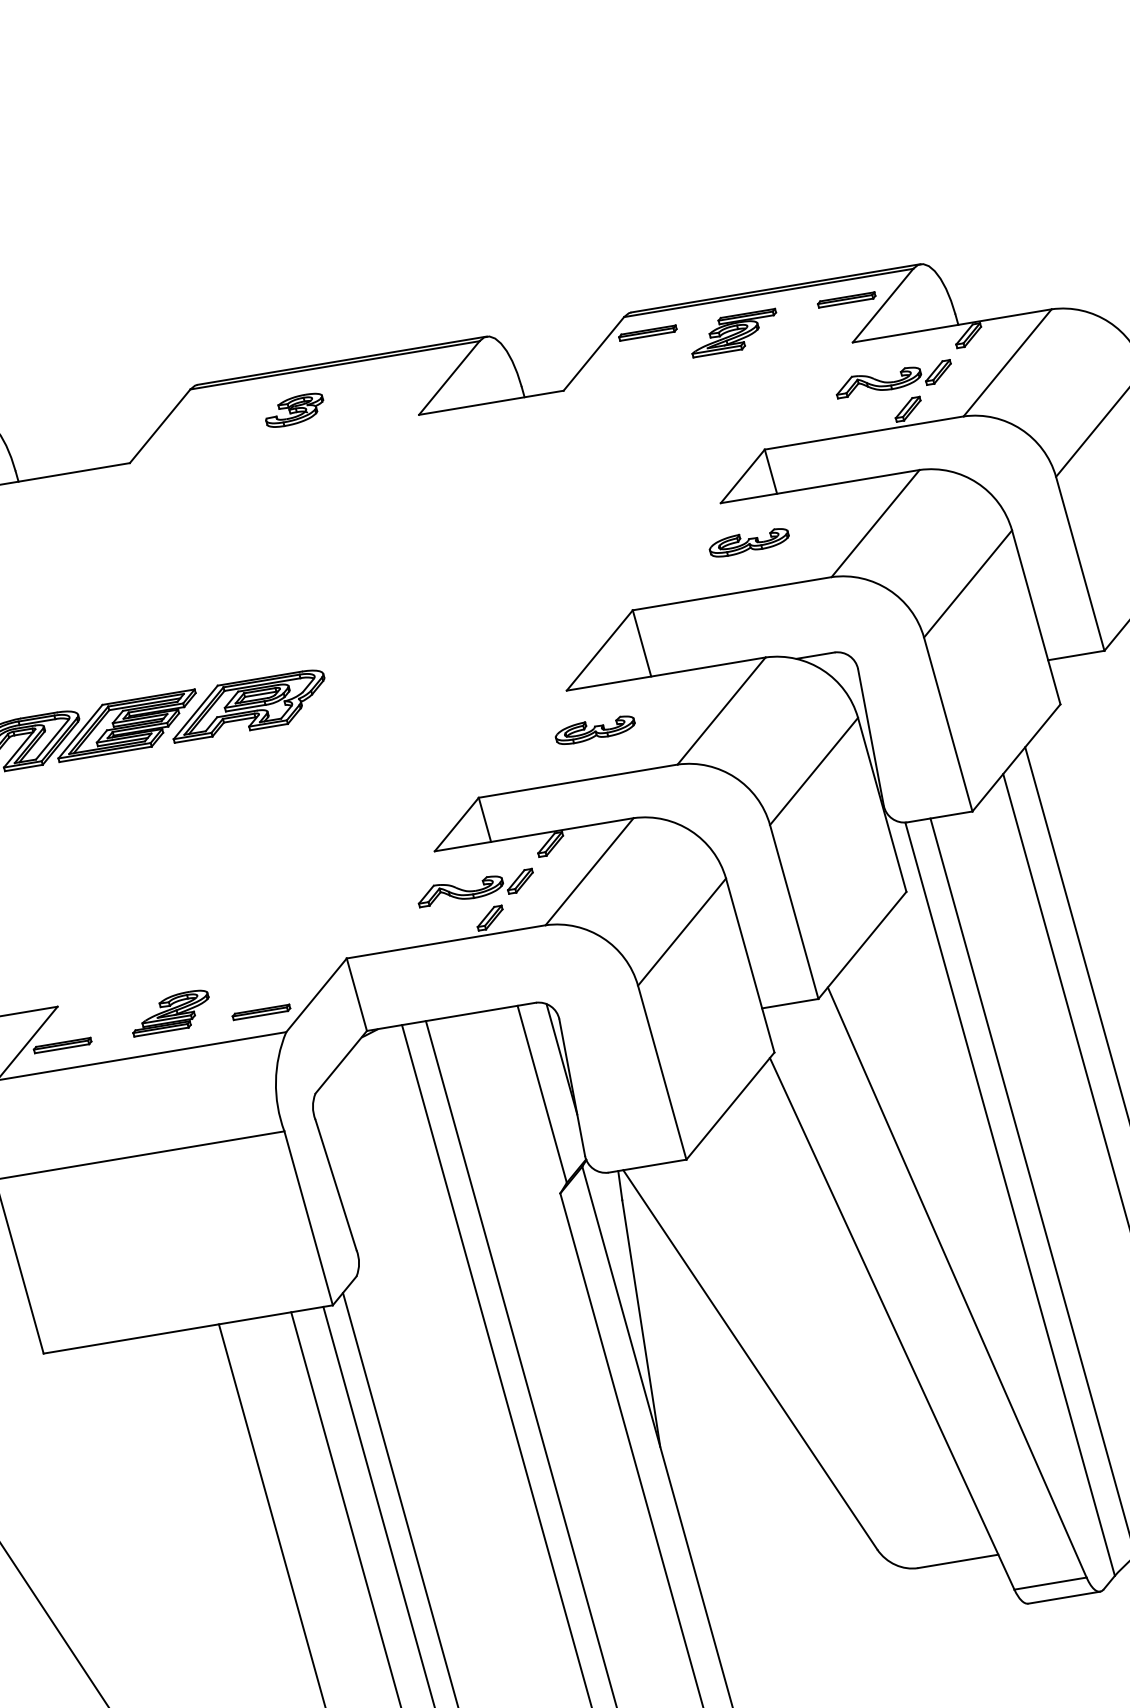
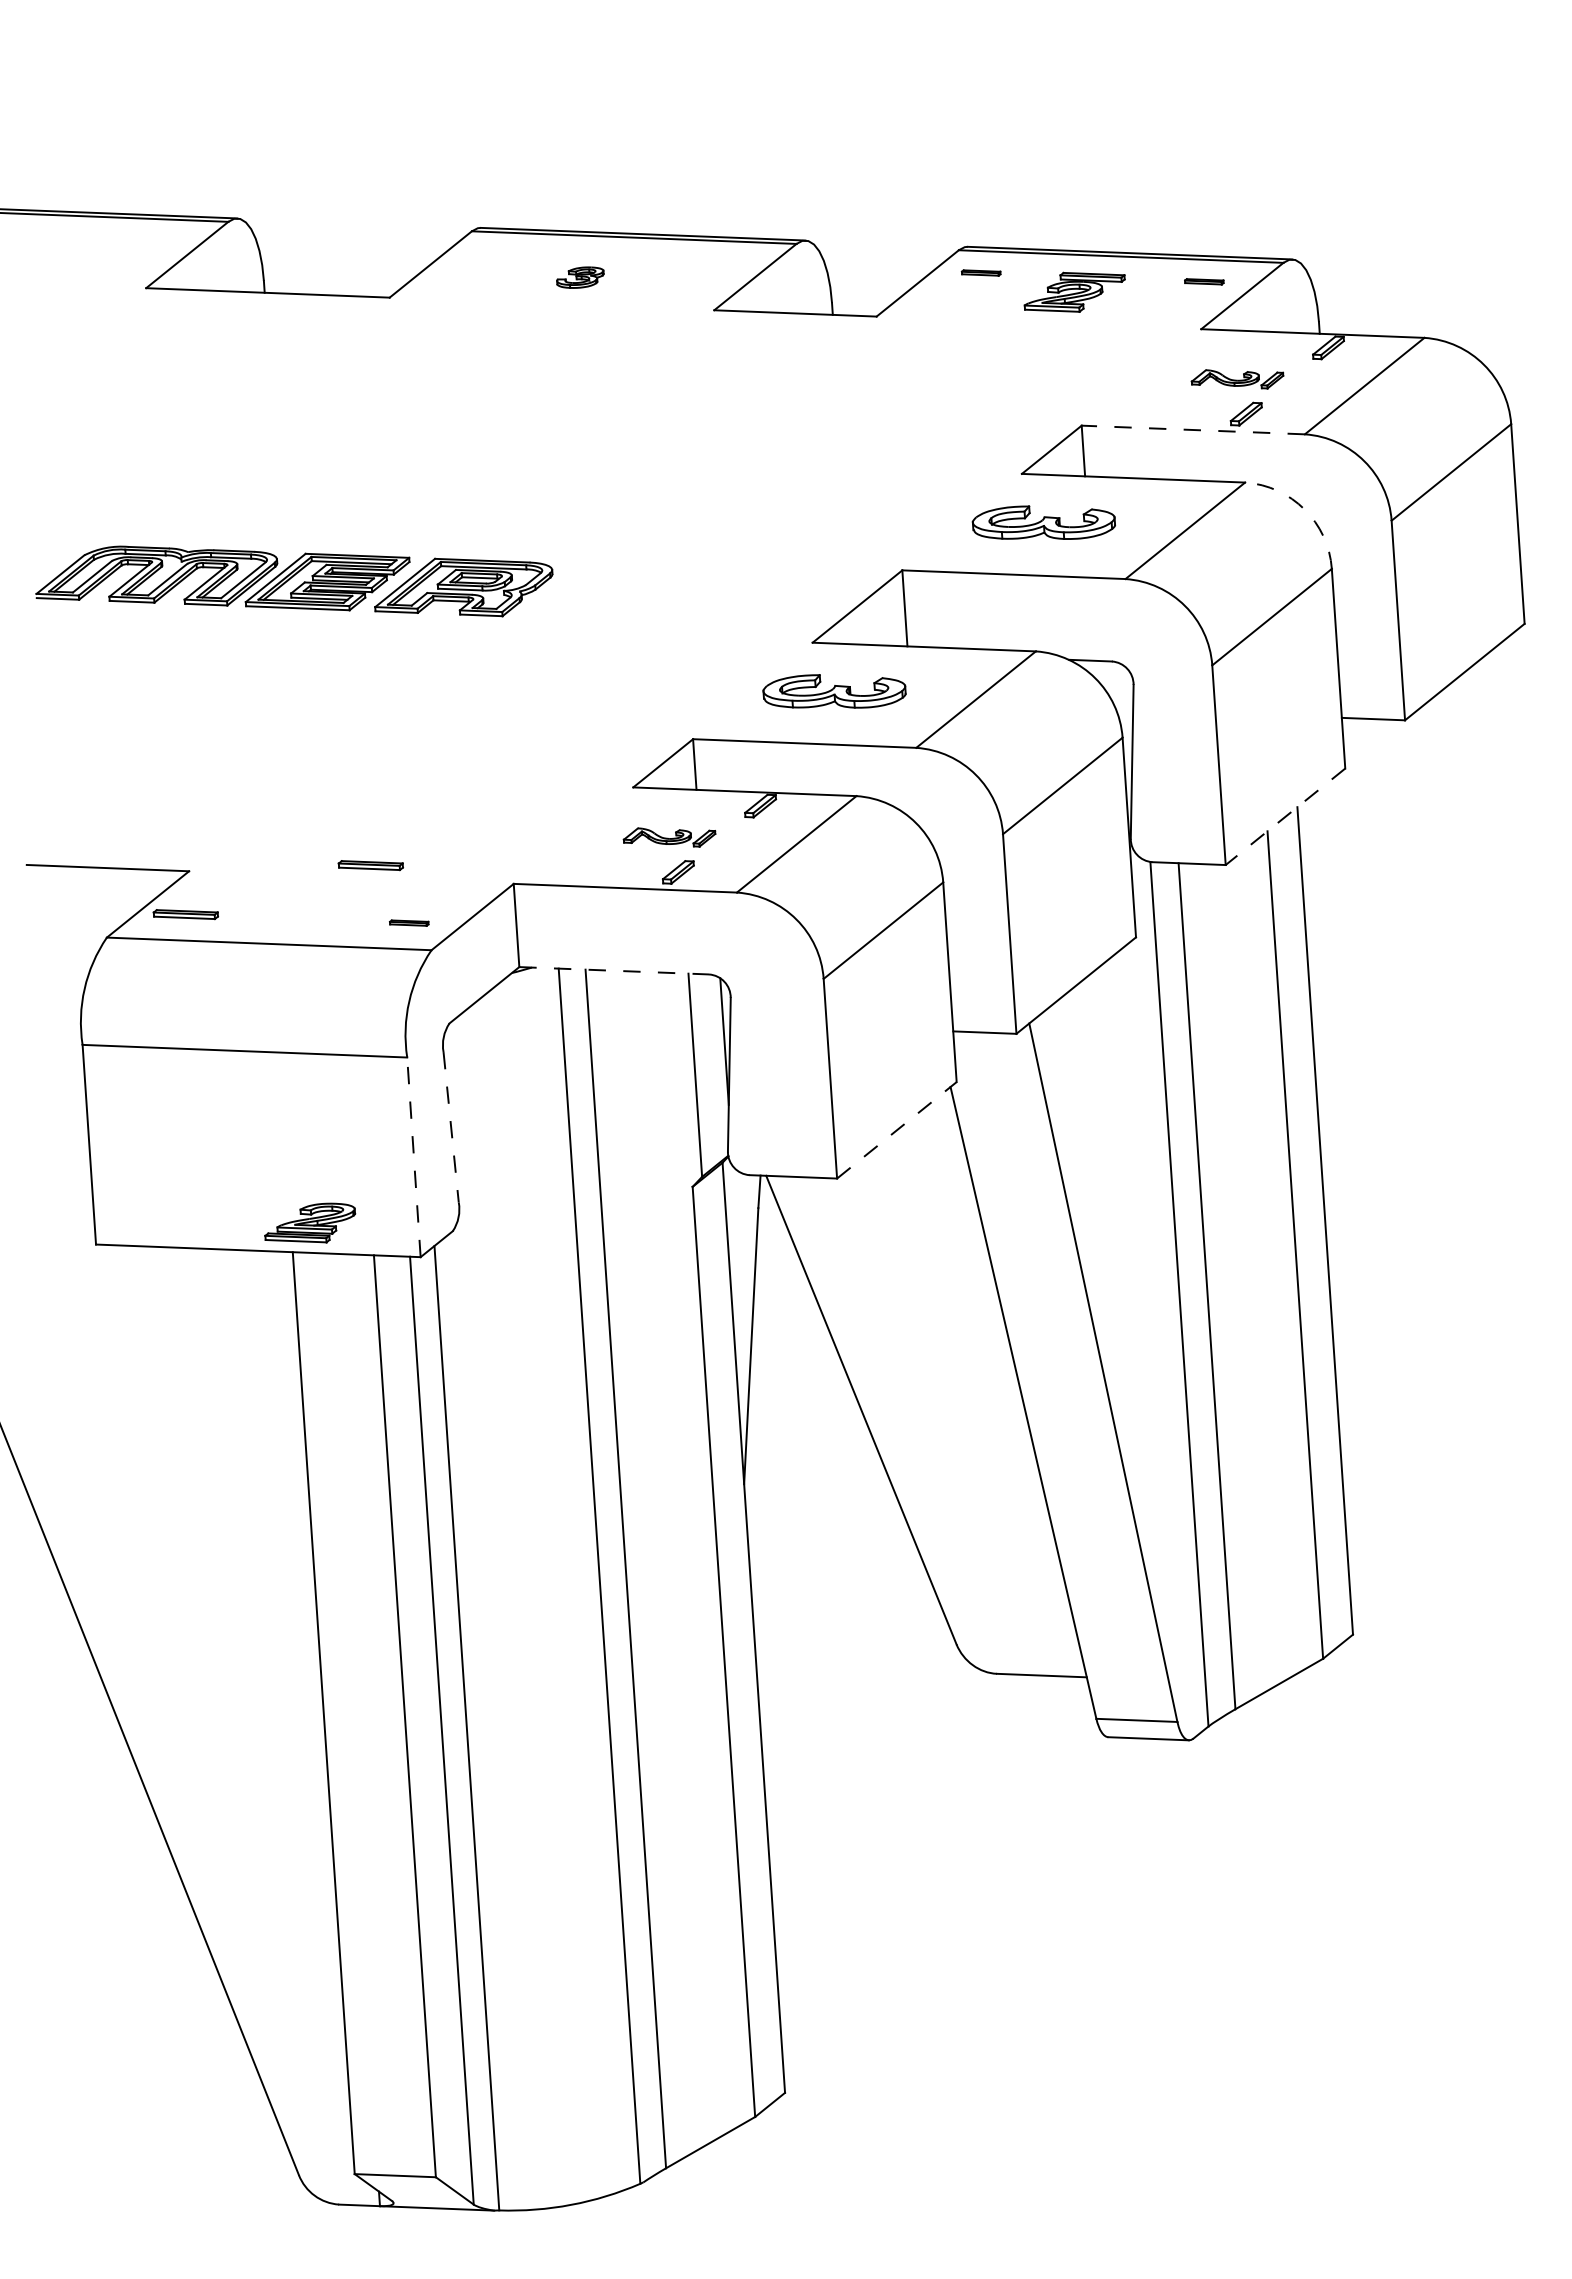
part: (846, 299) -> (1204, 281), size x0.6
part: (648, 332) -> (981, 272), size x0.6
part: (894, 380) -> (1237, 379), size x0.7
part: (294, 410) -> (580, 277), size x0.7
line: (864, 433) -> (1193, 430), solid -> dashed
arc: (977, 482) -> (1304, 509), solid -> dashed
part: (748, 542) -> (1043, 522), size x1.6
part: (595, 729) -> (834, 691), size x1.6
line: (1016, 757) -> (1285, 816), solid -> dashed
part: (475, 888) -> (669, 837), size x0.7
part: (216, 968) -> (370, 865), added
part: (261, 1011) -> (409, 922), size x0.6
part: (170, 1012) -> (310, 1222), moved
line: (451, 1016) -> (614, 970), solid -> dashed
line: (730, 1106) -> (896, 1130), solid -> dashed
line: (336, 1185) -> (451, 1127), solid -> dashed
line: (308, 1217) -> (413, 1156), solid -> dashed

